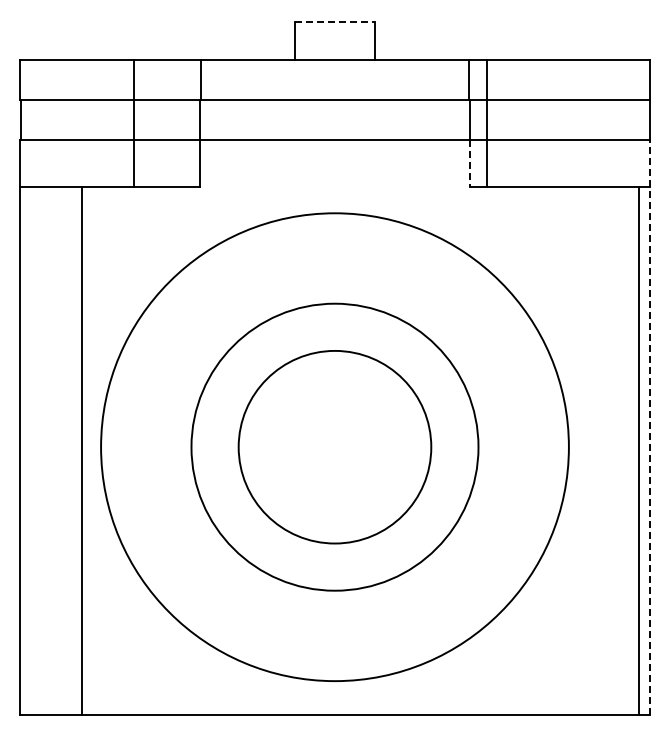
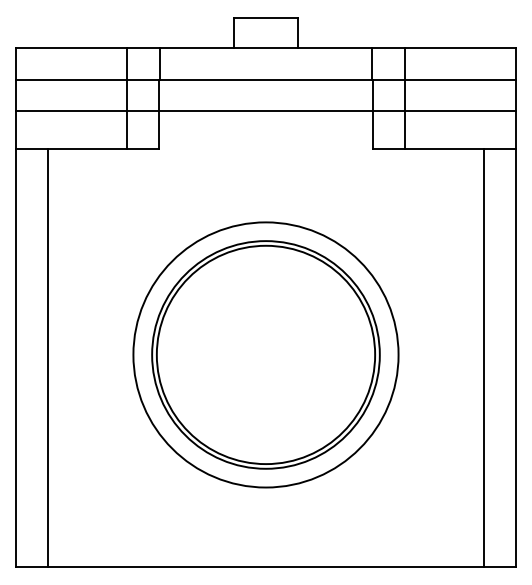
line: (334, 22) -> (265, 17), dashed -> solid
line: (134, 123) -> (127, 98), moved
line: (486, 123) -> (404, 98), moved
line: (469, 163) -> (372, 129), dashed -> solid
line: (649, 427) -> (515, 339), dashed -> solid
circle: (334, 446) -> (265, 354), size x1.43
circle: (334, 447) -> (265, 355), size x0.71
line: (82, 450) -> (48, 357), moved
line: (638, 450) -> (483, 357), moved

